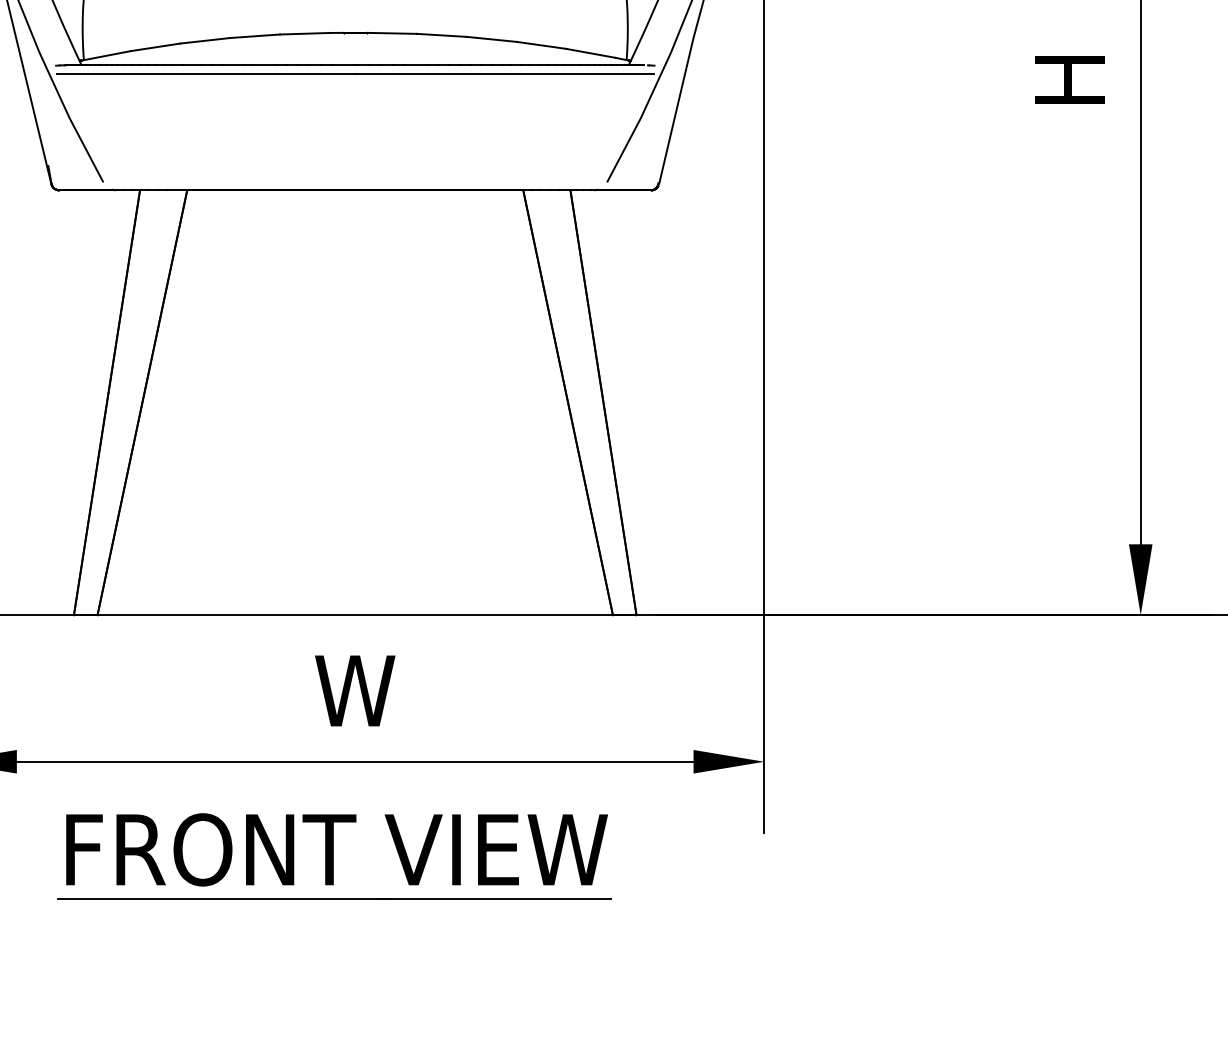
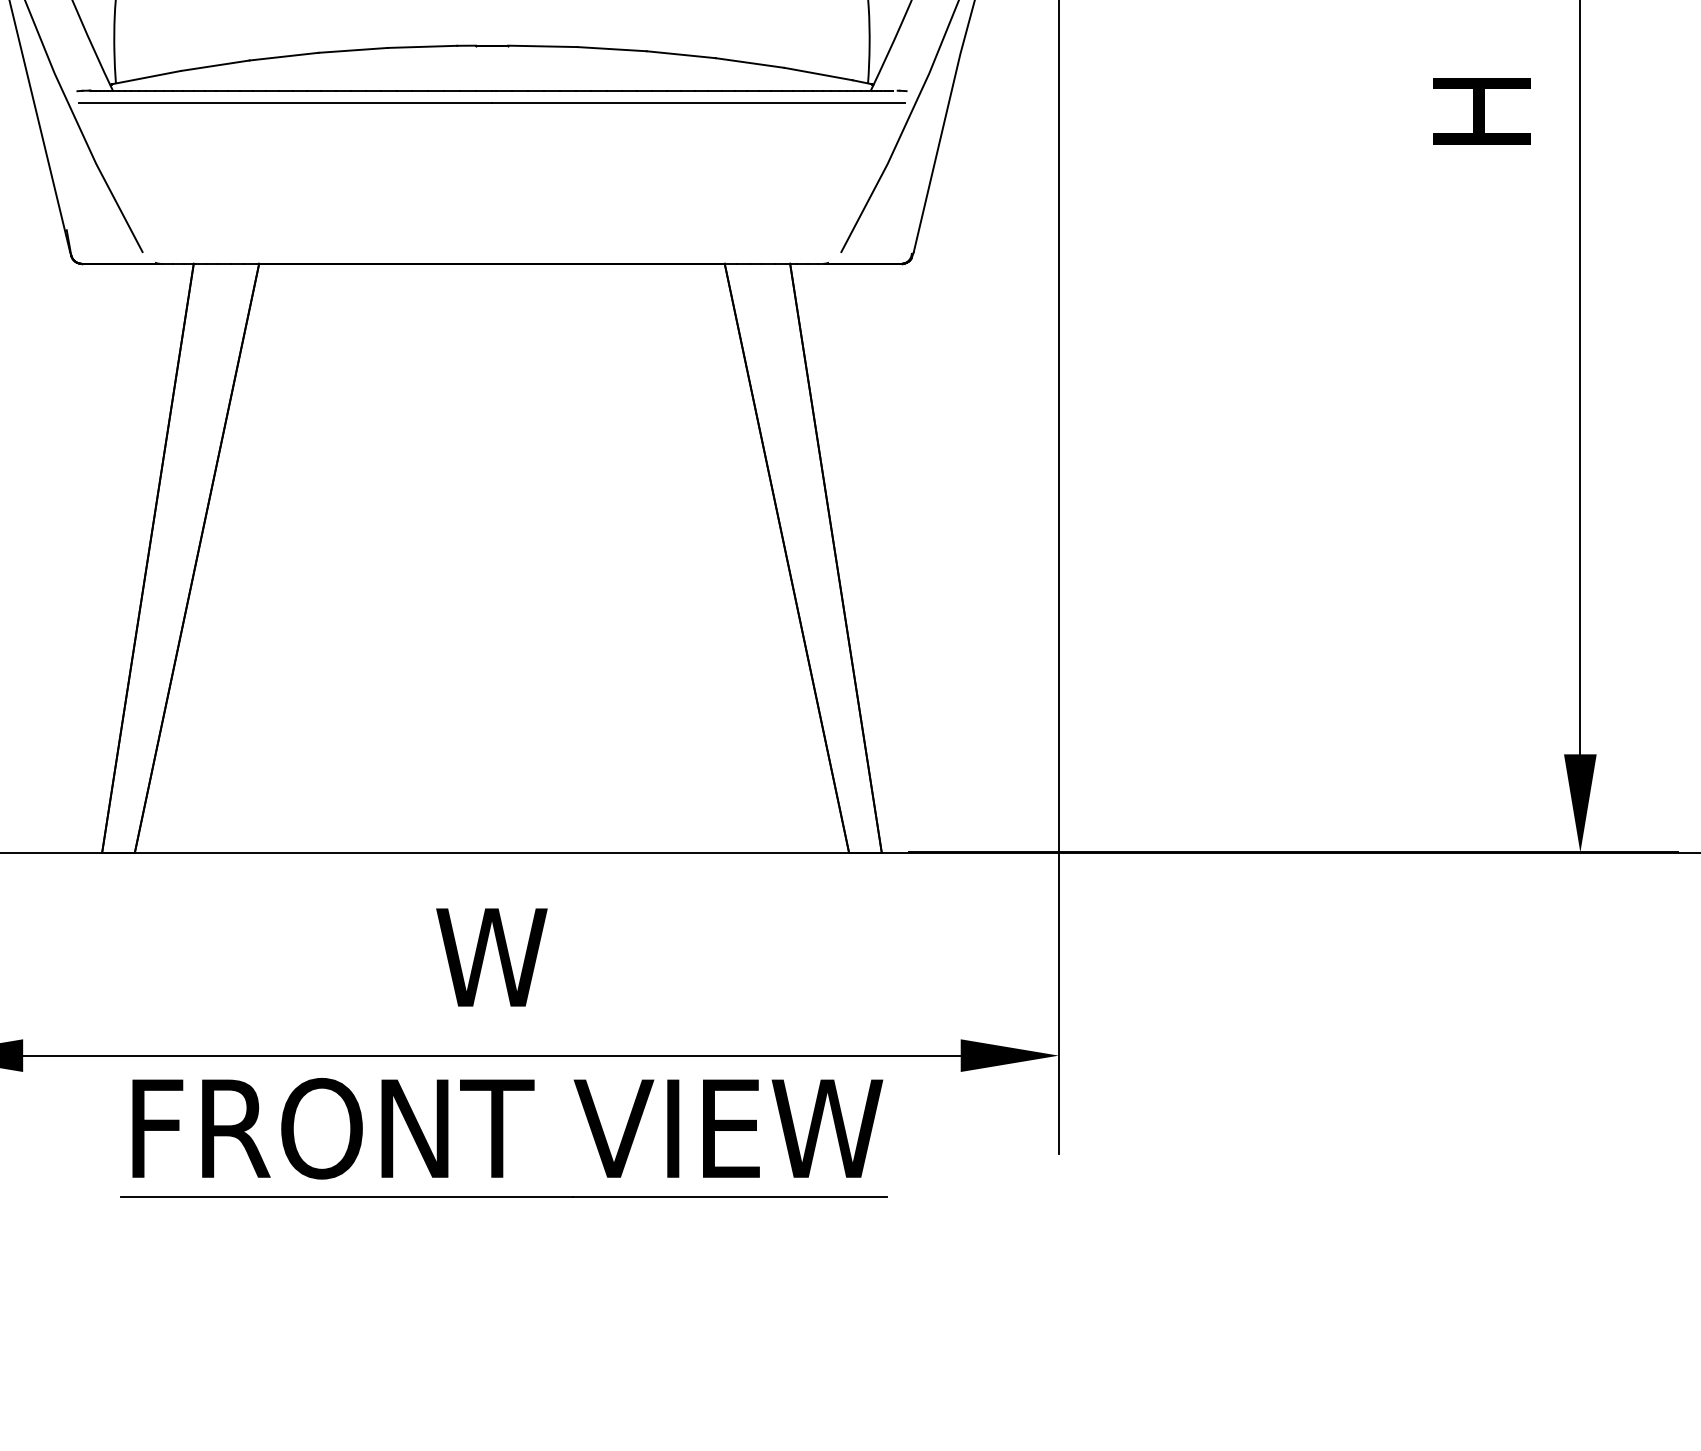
part: (333, 856) -> (503, 1137), moved

